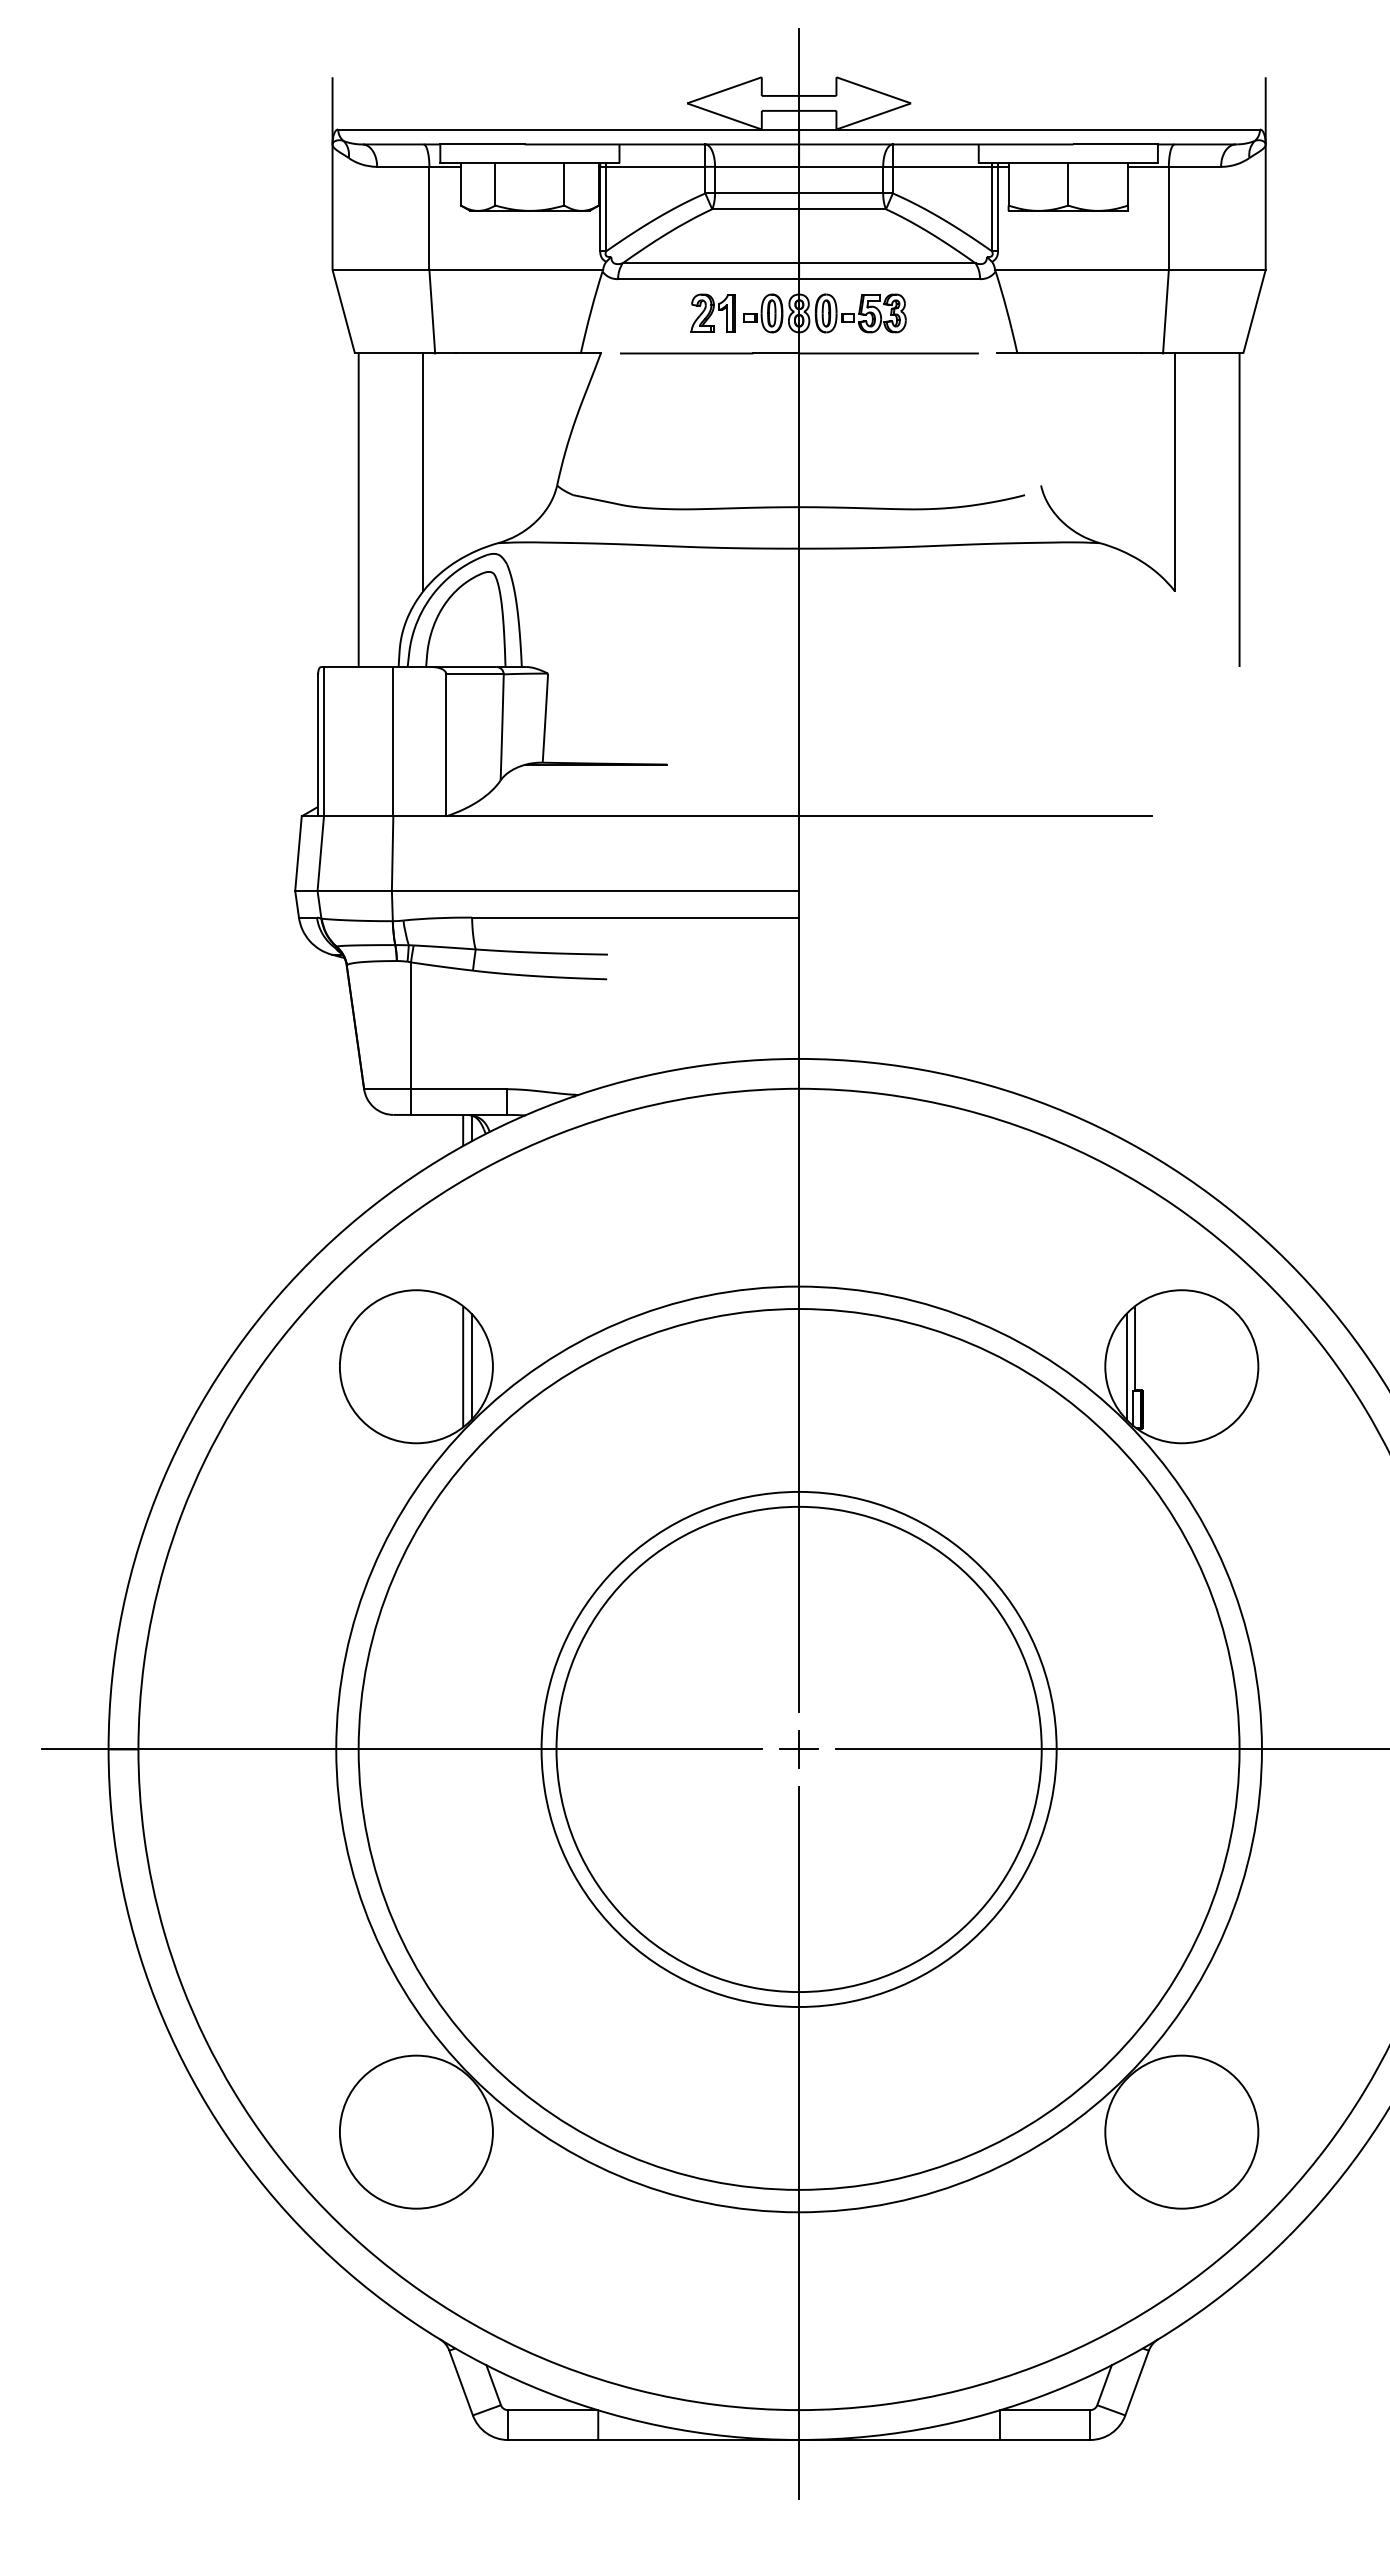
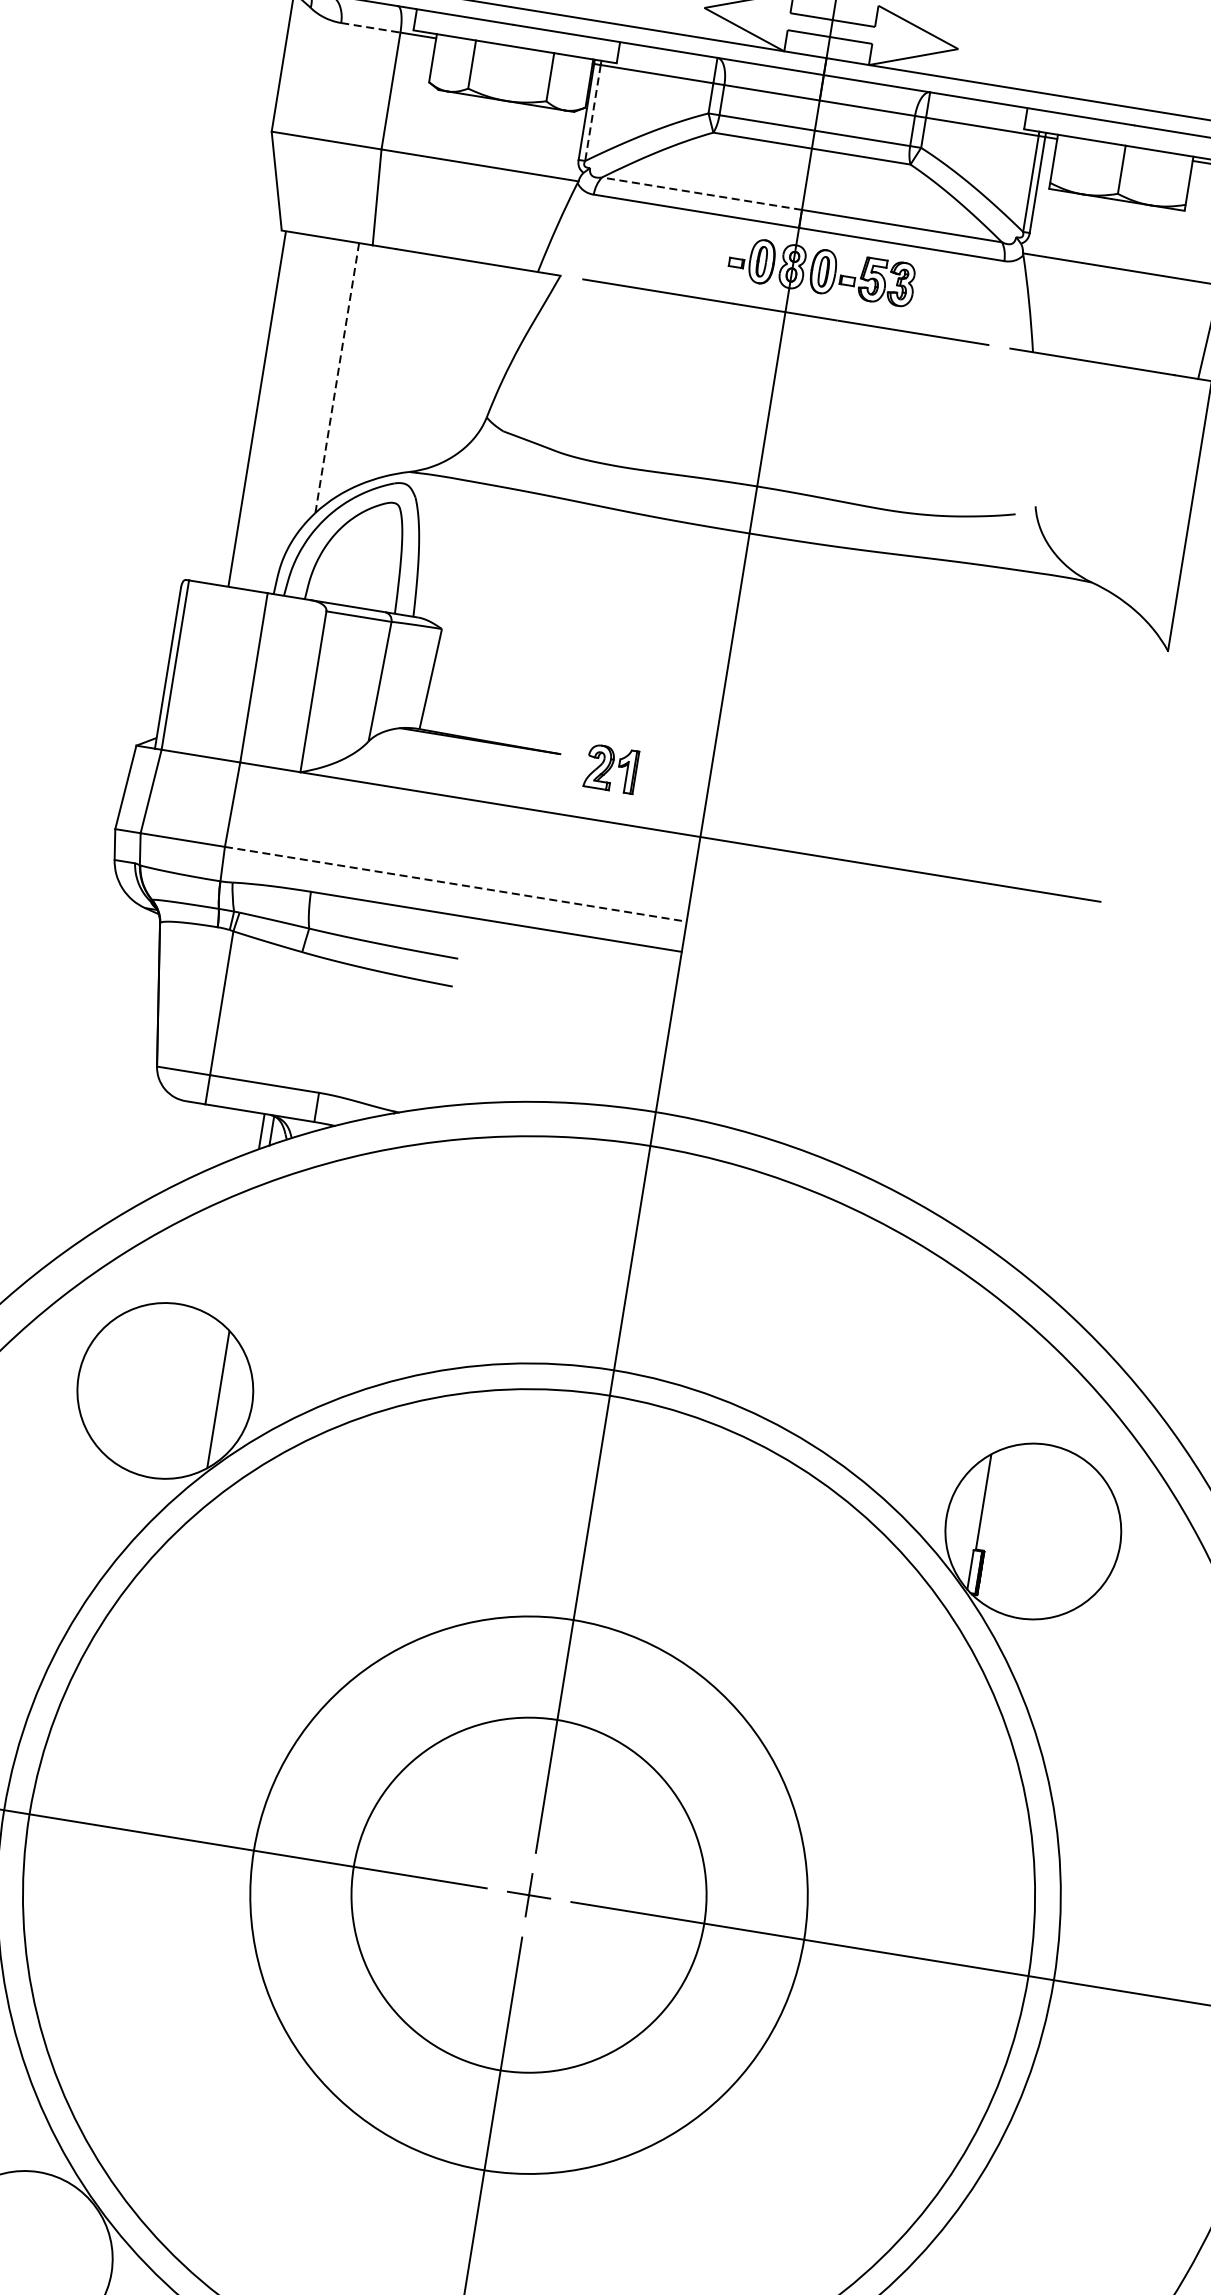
line: (403, 166) -> (371, 27), solid -> dashed
line: (606, 209) -> (593, 113), solid -> dashed
line: (710, 263) -> (701, 193), solid -> dashed
part: (712, 312) -> (610, 768), moved
line: (423, 472) -> (337, 378), solid -> dashed
line: (595, 890) -> (455, 883), solid -> dashed
line: (471, 1366) -> (227, 1400), removed
line: (1126, 1366) -> (970, 1521), removed
circle: (798, 1749) -> (528, 1895), size x0.6

